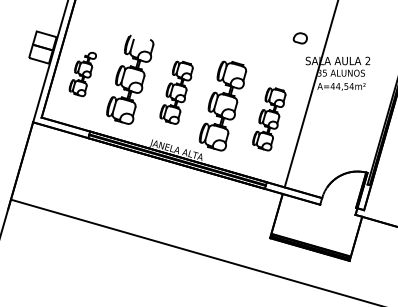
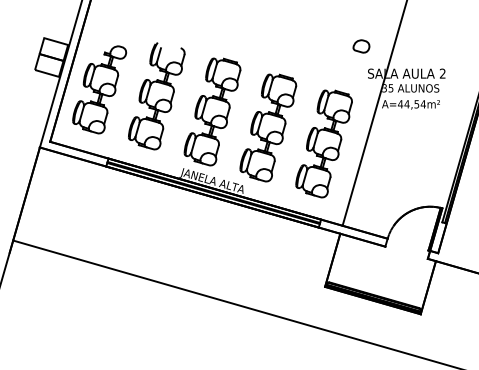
part: (82, 74) -> (99, 89), size x1.67
part: (176, 92) -> (212, 111), size x1.43
part: (268, 119) -> (323, 143), size x1.43

